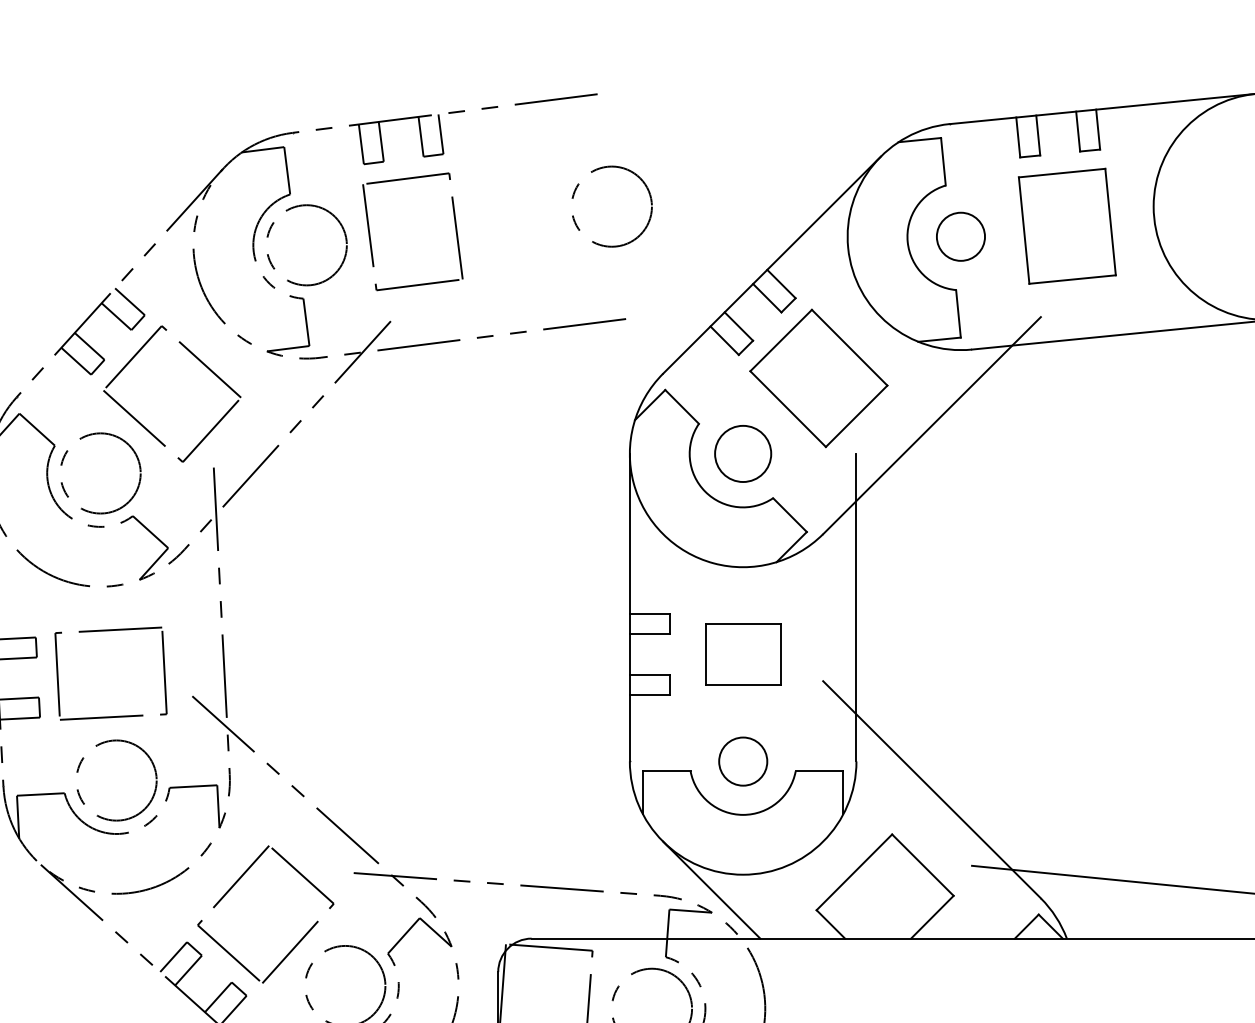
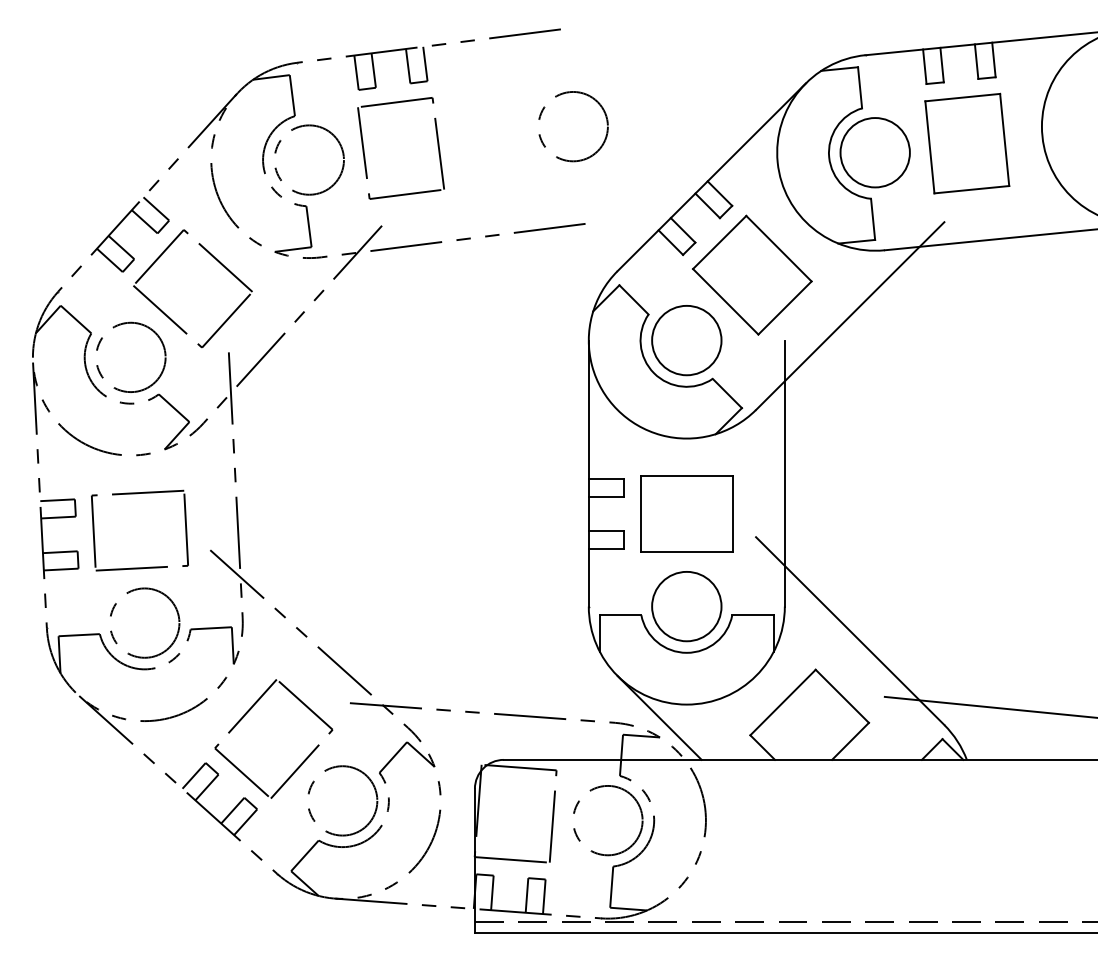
circle: (960, 236) -> (874, 152), size x1.67
circle: (742, 453) -> (686, 340), size x1.43
part: (742, 653) -> (686, 513), size x1.43
circle: (742, 761) -> (686, 606), size x1.67

